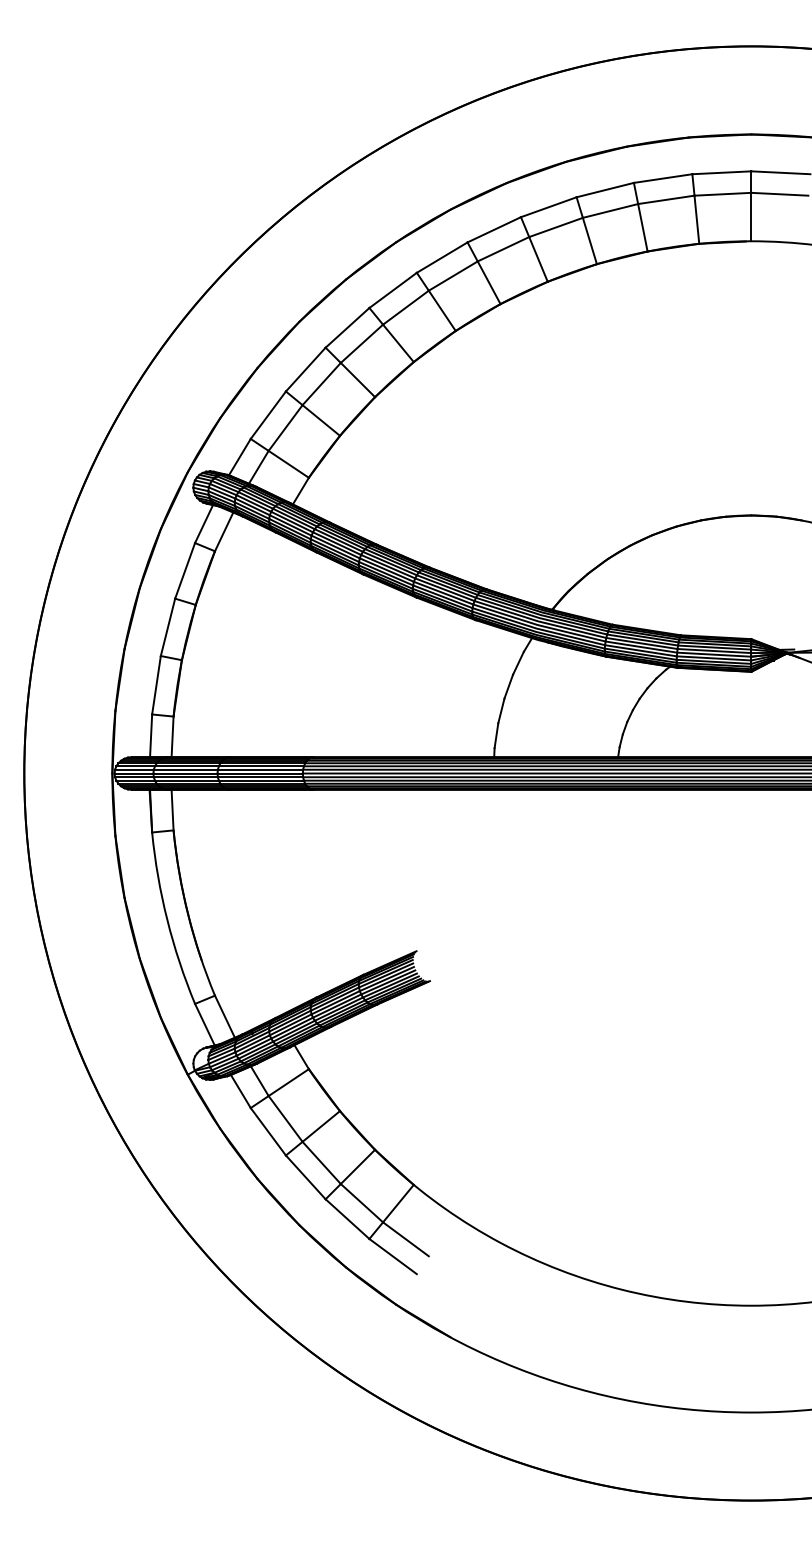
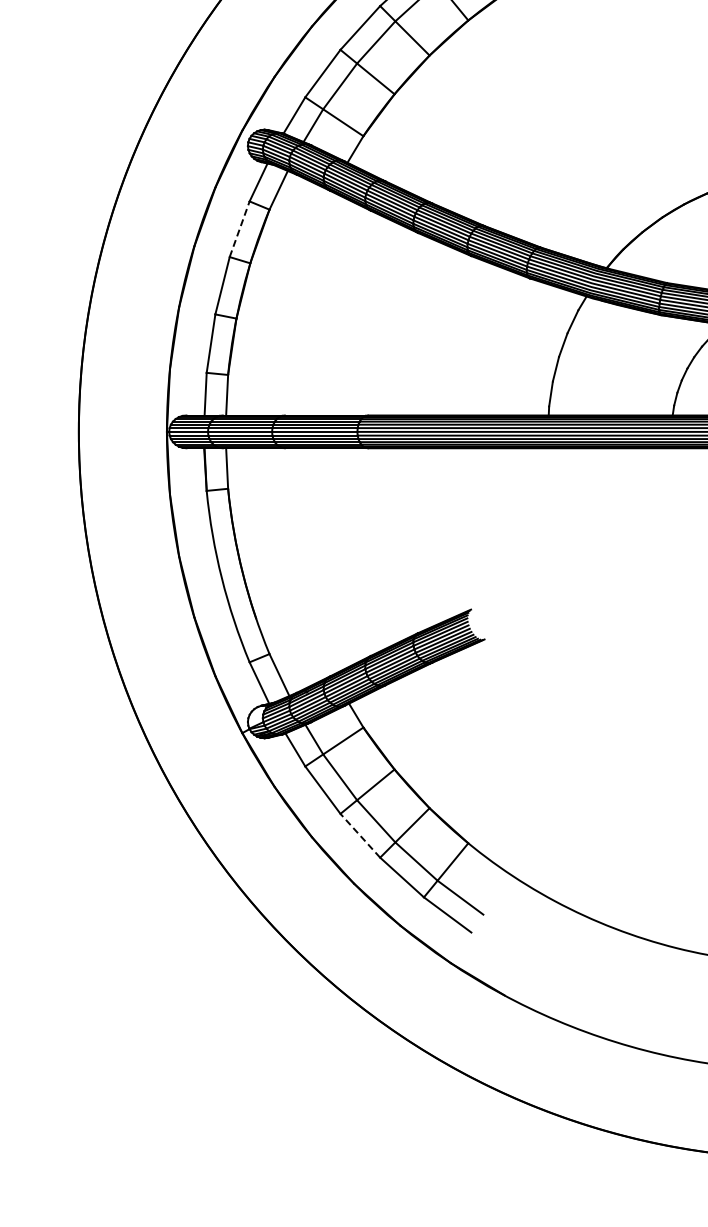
line: (185, 570) -> (240, 228), solid -> dashed
line: (305, 1177) -> (360, 835), solid -> dashed

